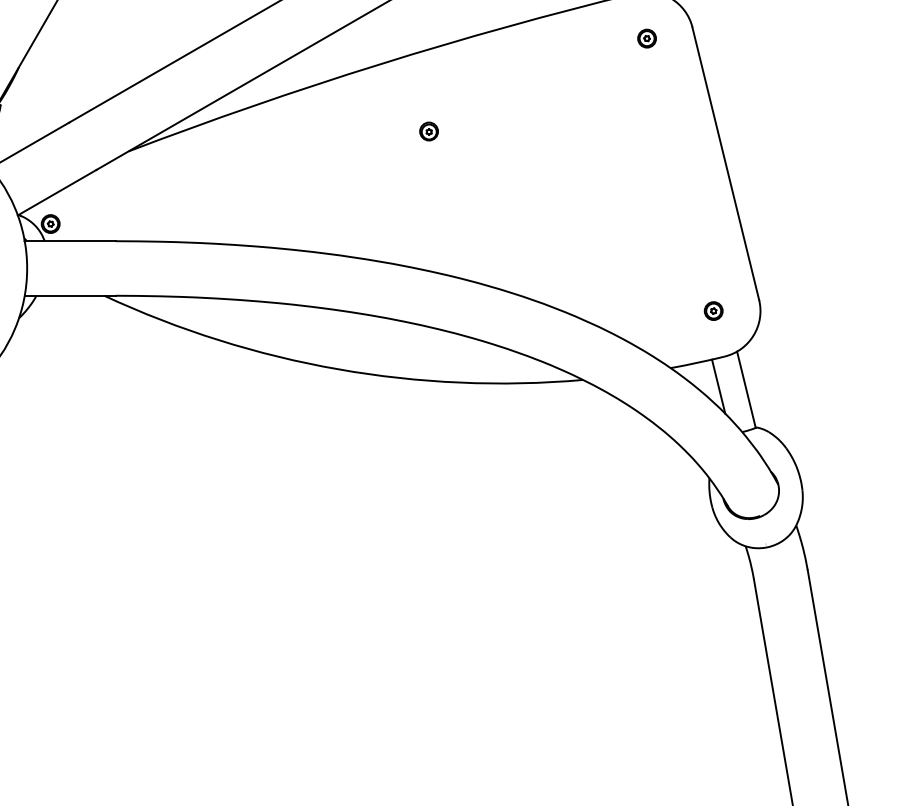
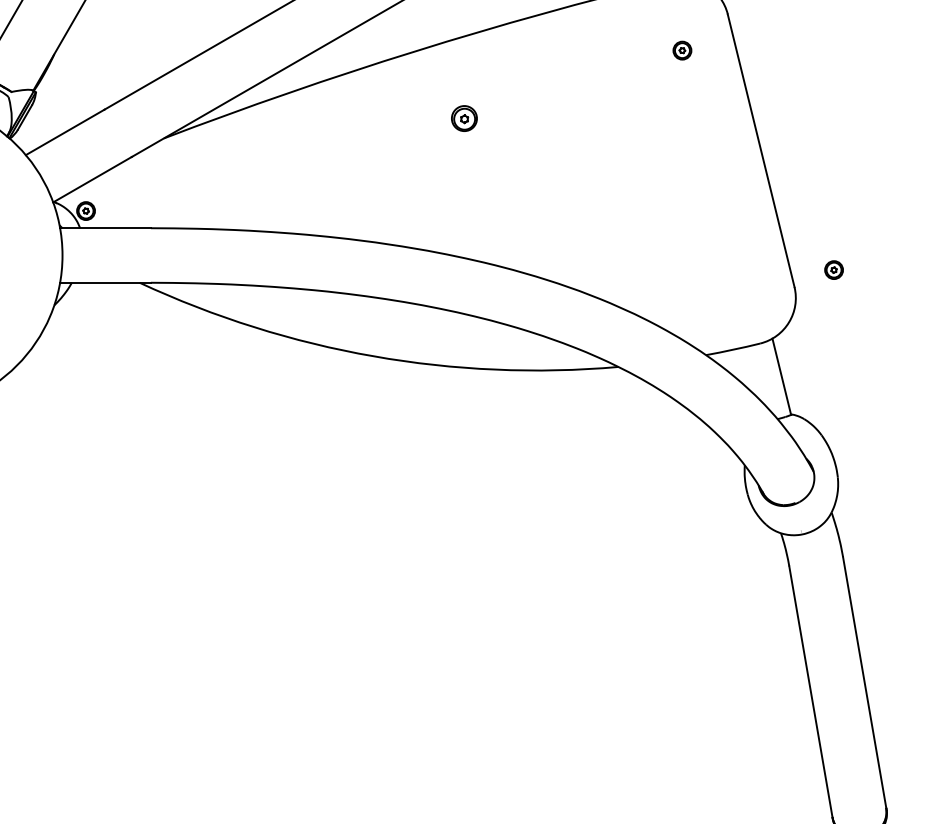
part: (647, 38) -> (682, 50), moved
part: (429, 131) -> (464, 118), size x1.4
part: (713, 310) -> (833, 269), moved
line: (718, 386) -> (753, 373), removed

